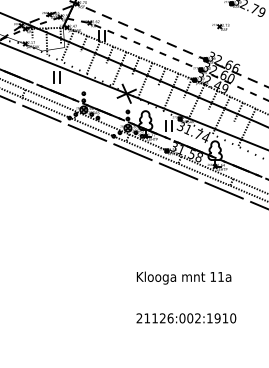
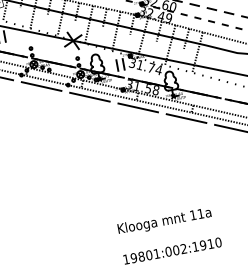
text: (183, 277) -> (164, 221), moved
text: (154, 318) -> (141, 256), 21126:002:1910 -> 19801:002:1910

